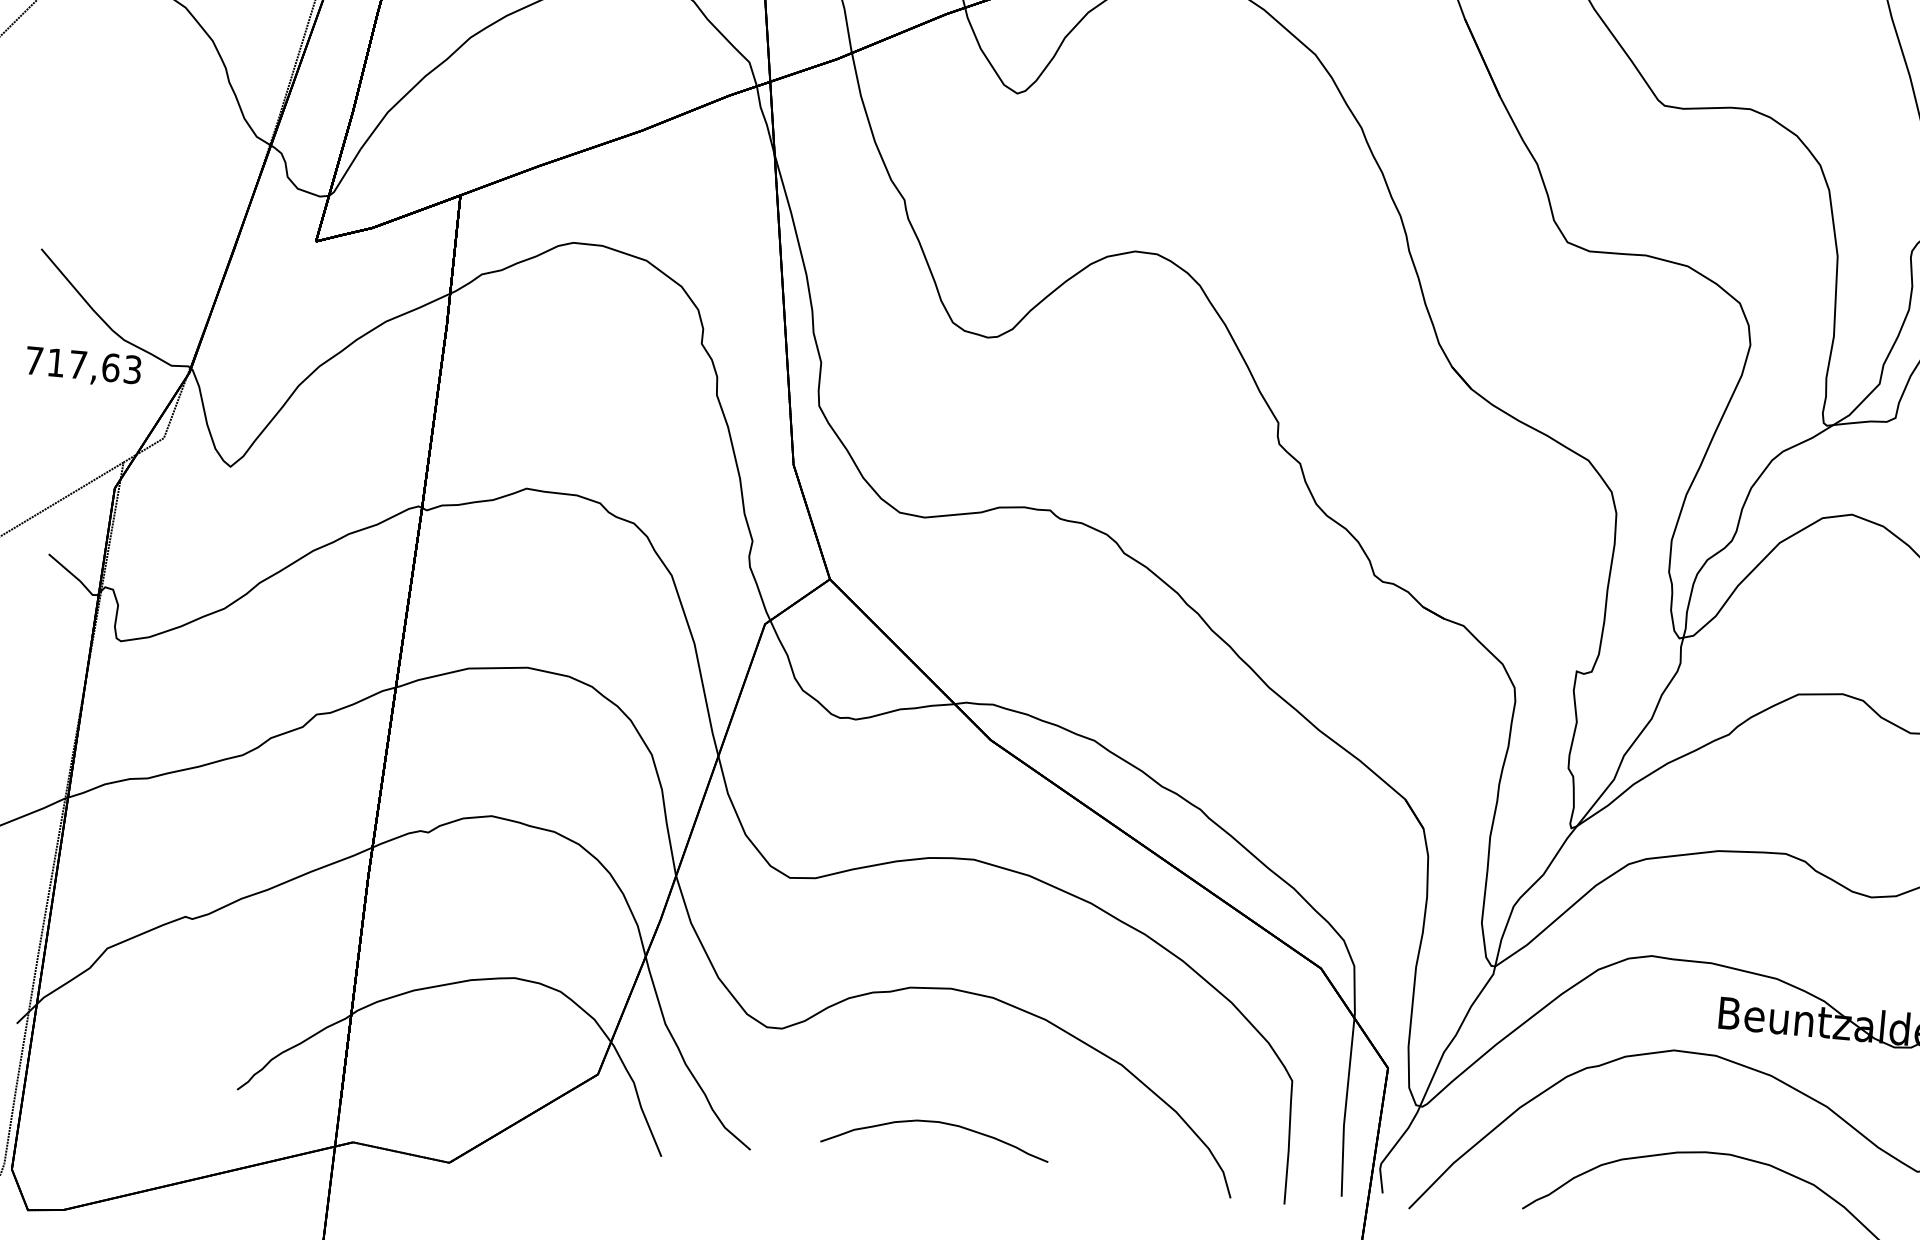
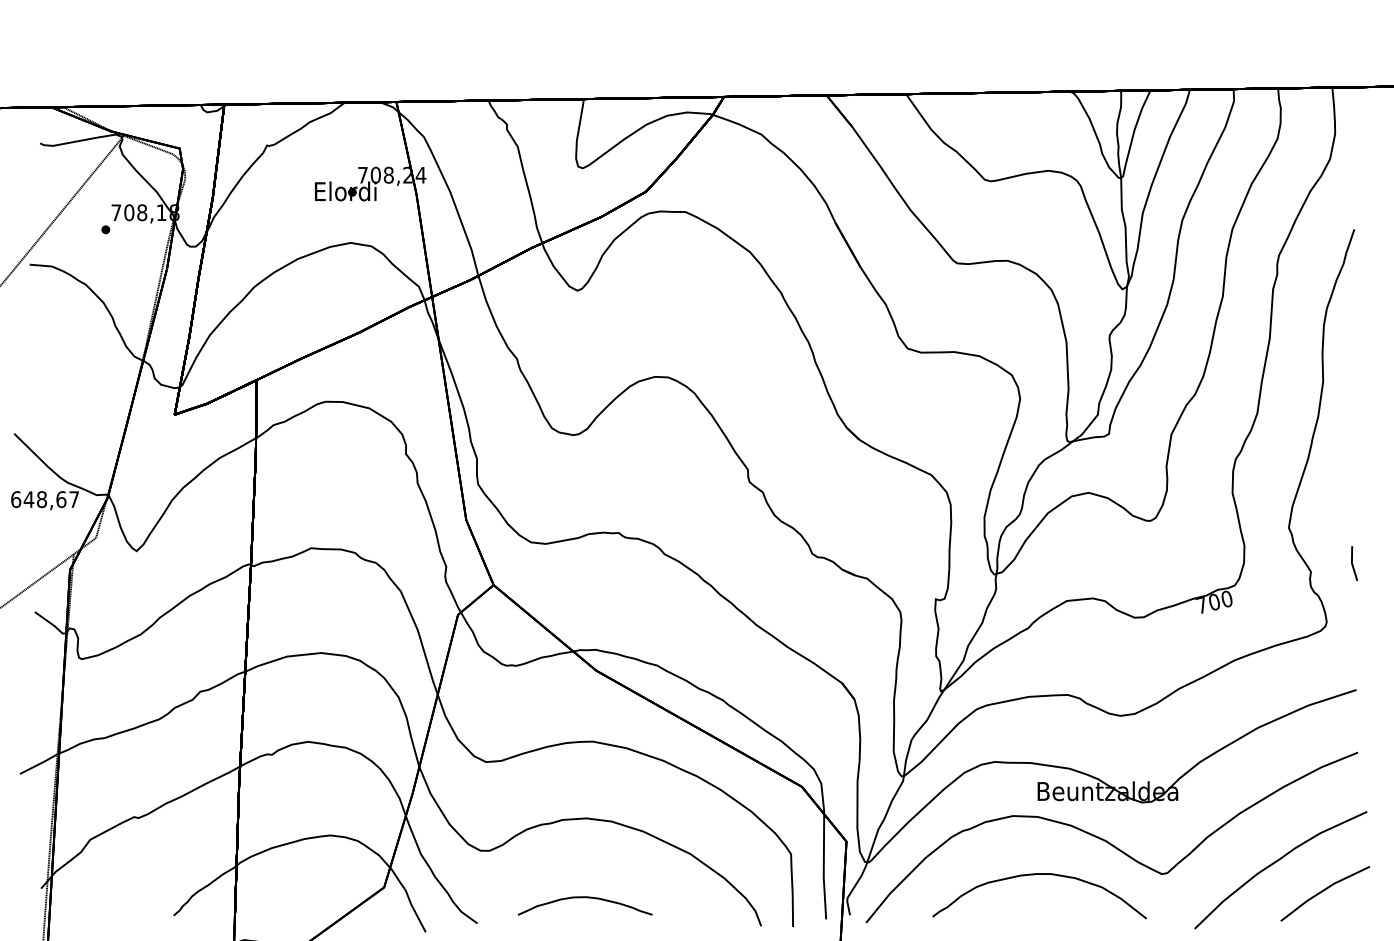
text: (84, 365) -> (45, 499), 717,63 -> 648,67

